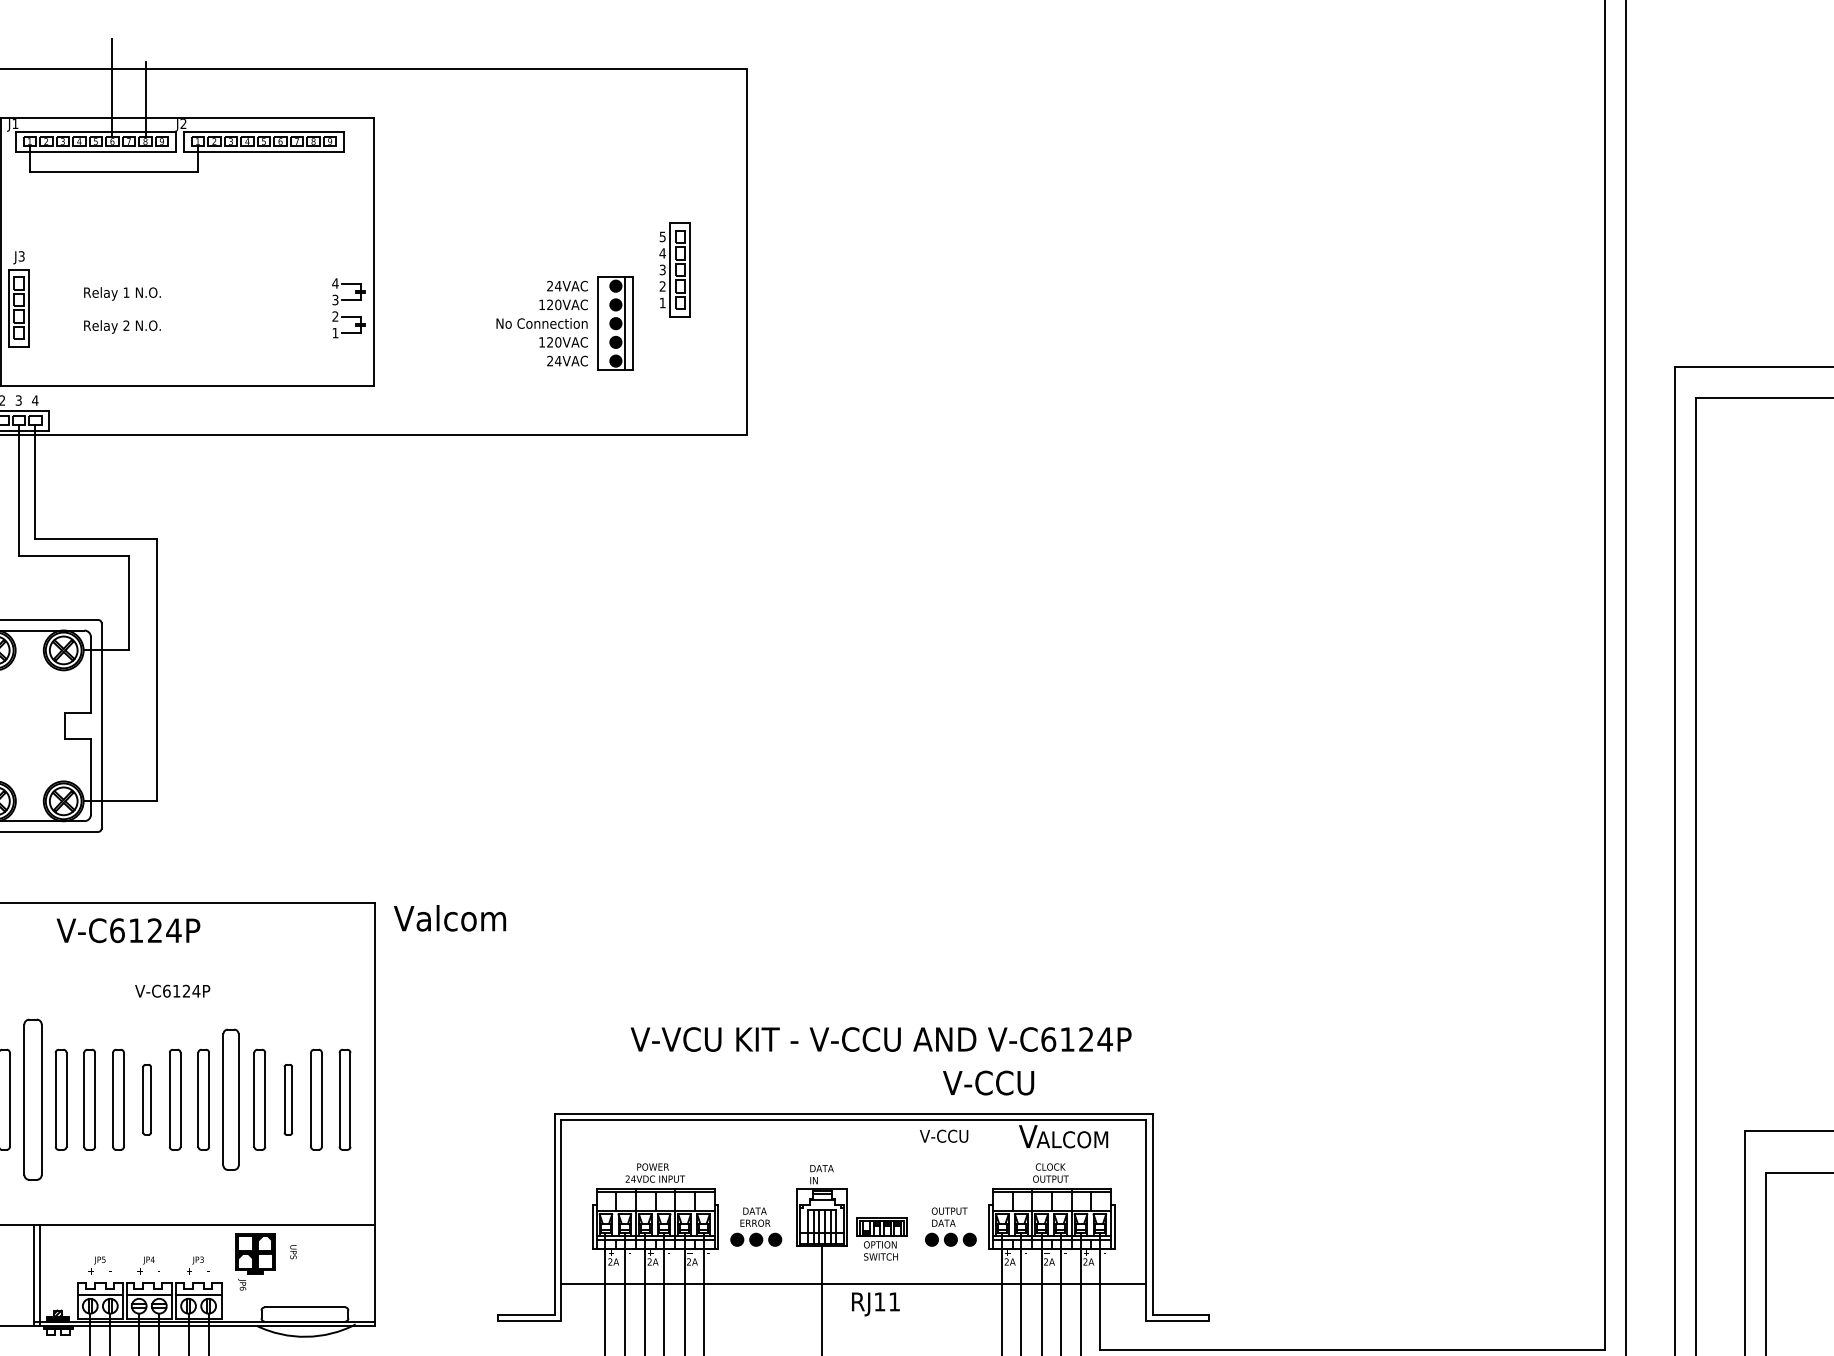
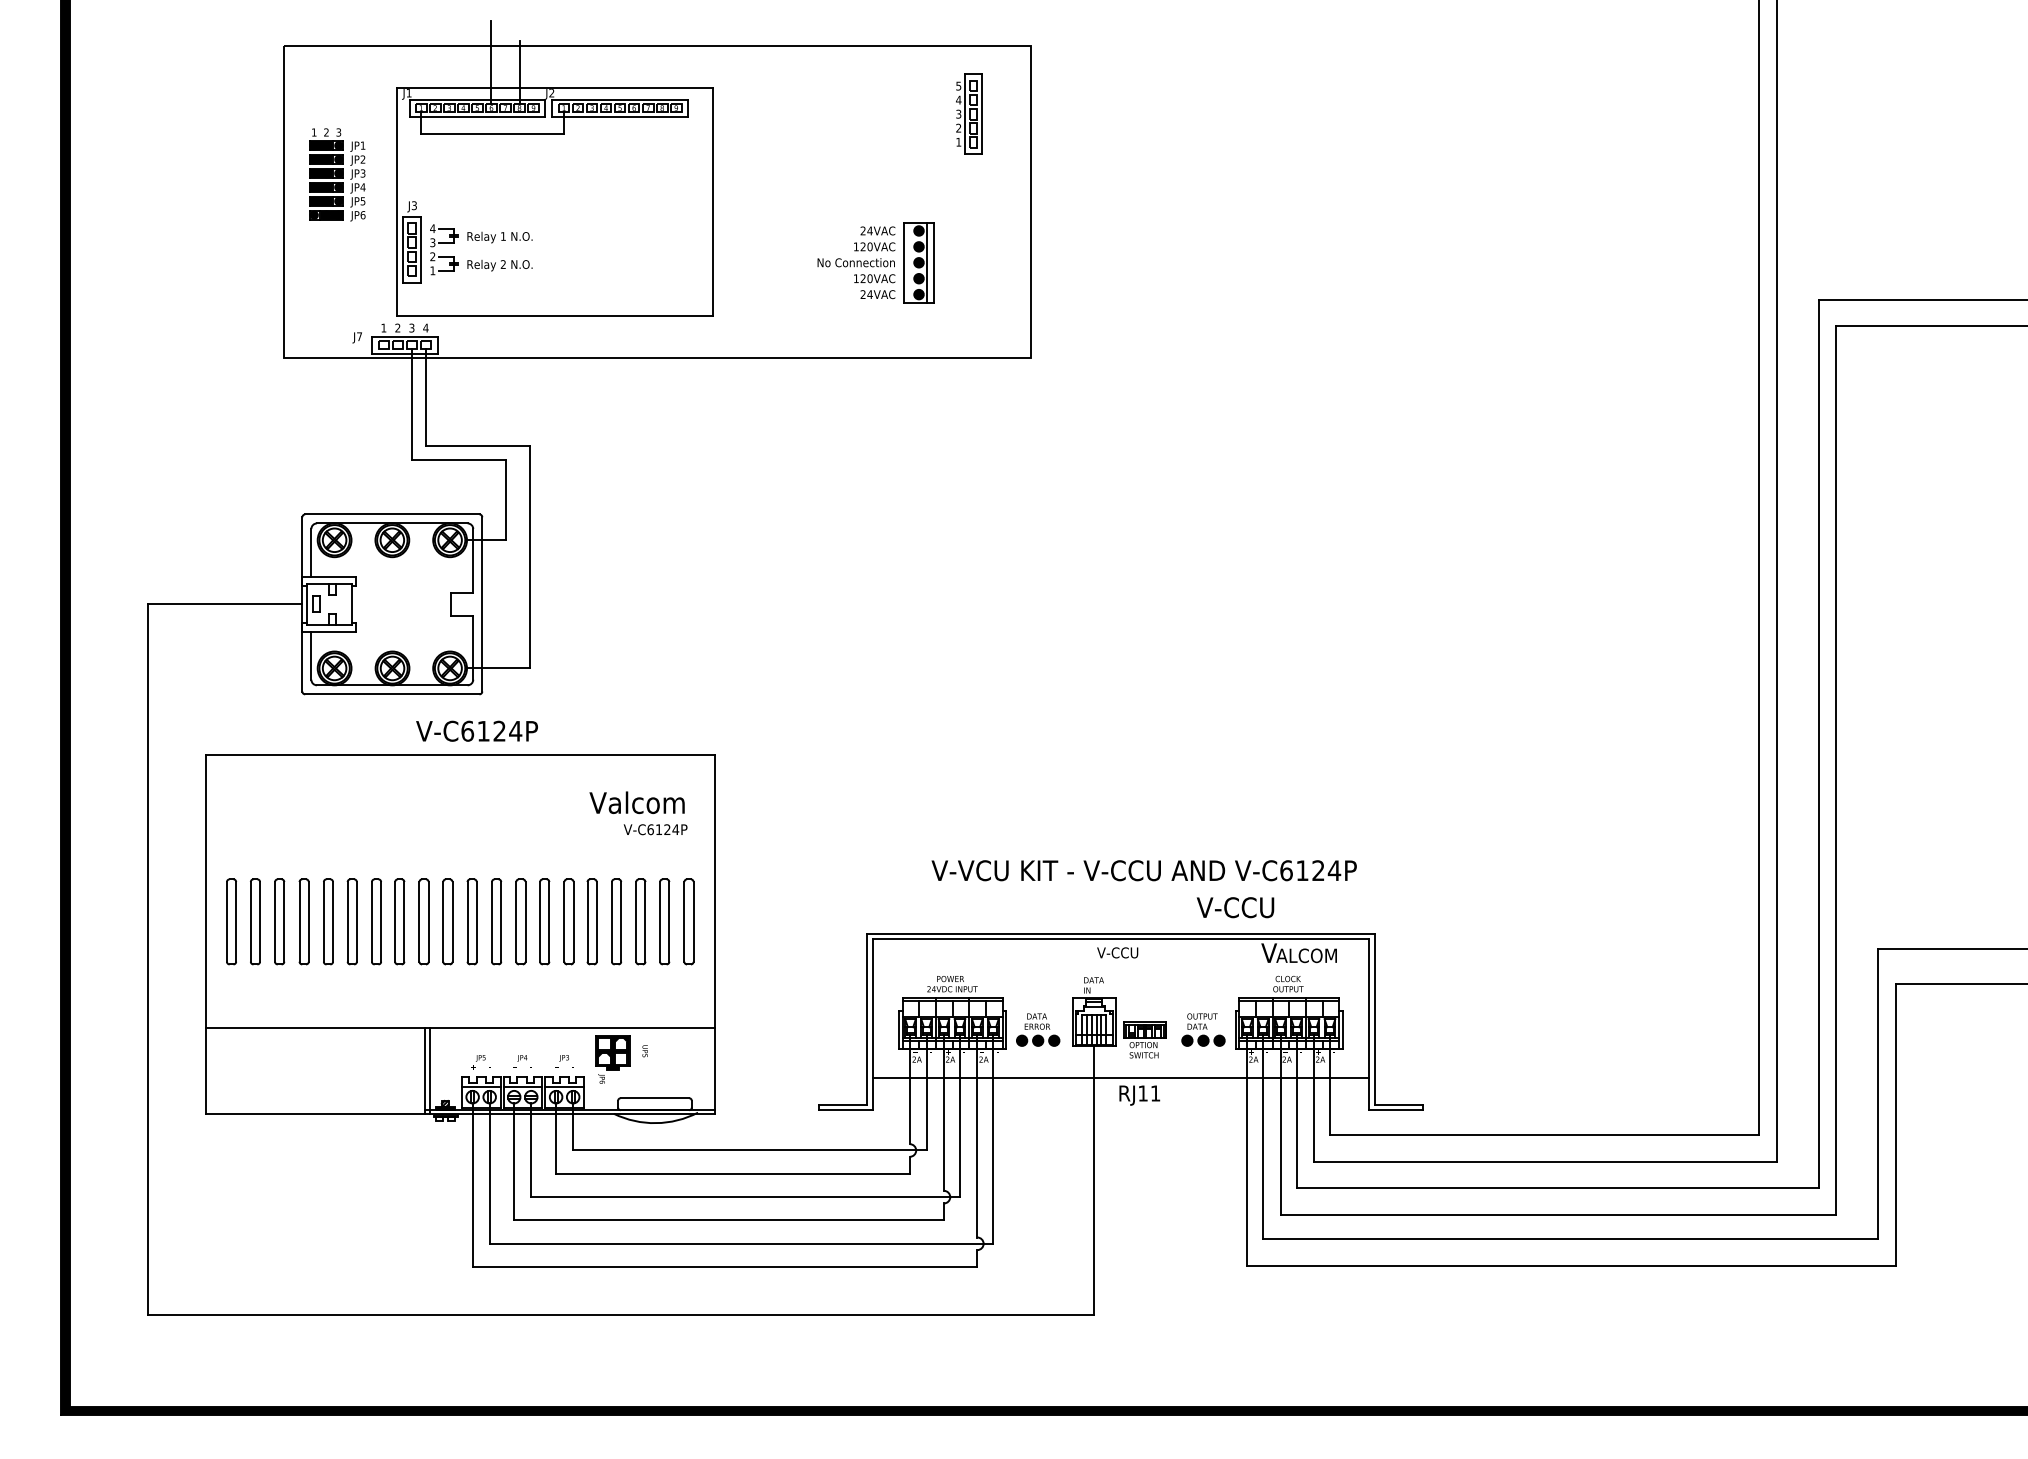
part: (675, 269) -> (969, 113), moved
part: (349, 307) -> (444, 249), moved
text: (449, 917) -> (636, 802), moved
text: (127, 929) -> (476, 730), moved
text: (172, 991) -> (655, 829), moved
part: (32, 1099) -> (423, 921), size x0.62
part: (146, 1099) -> (520, 921), size x1.43
part: (230, 1099) -> (591, 921), size x0.71
part: (287, 1099) -> (640, 921), size x1.43
text: (943, 1135) -> (1117, 952), moved

